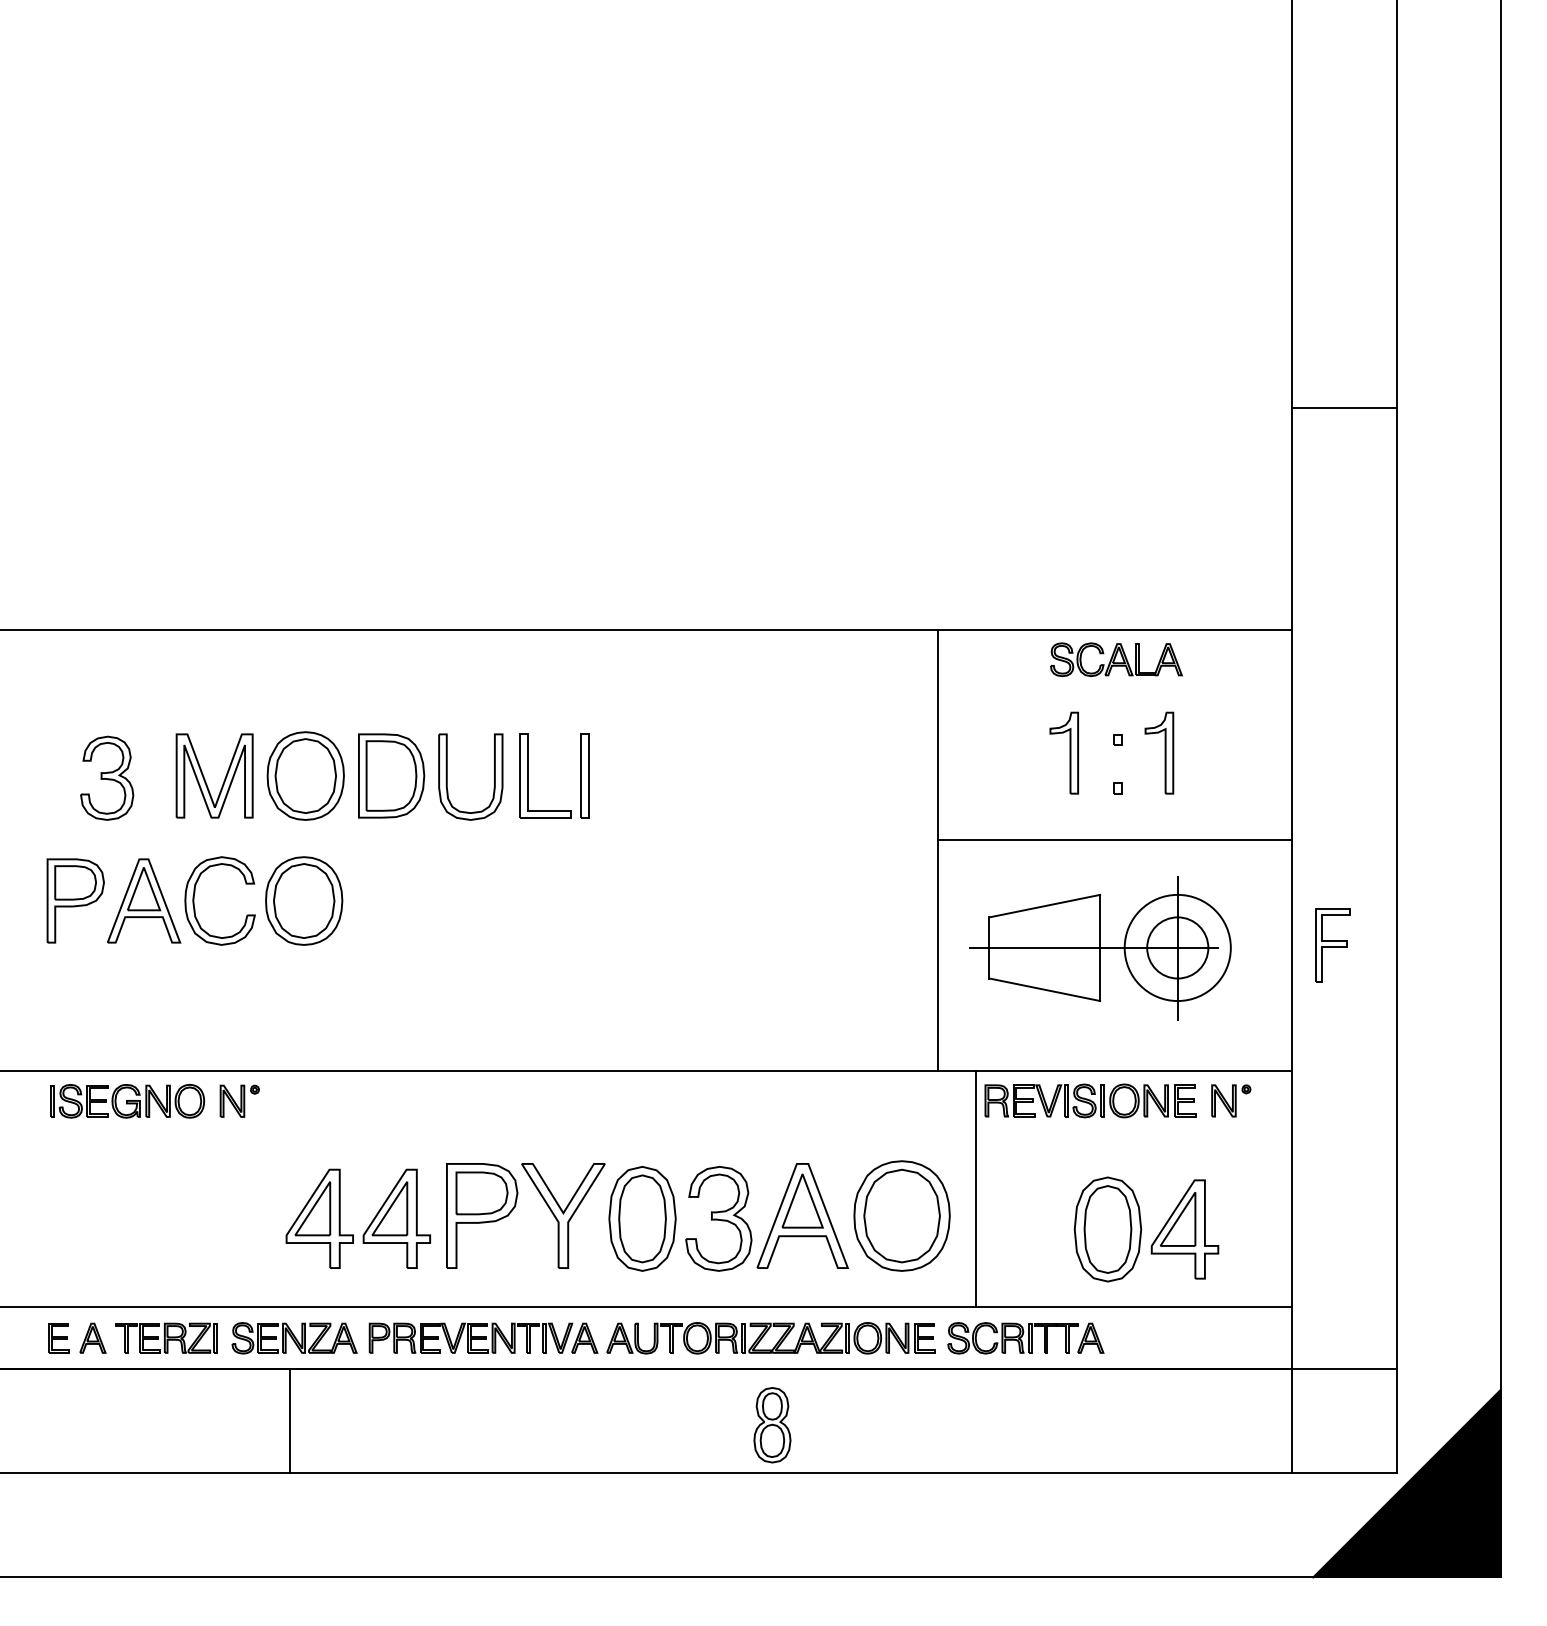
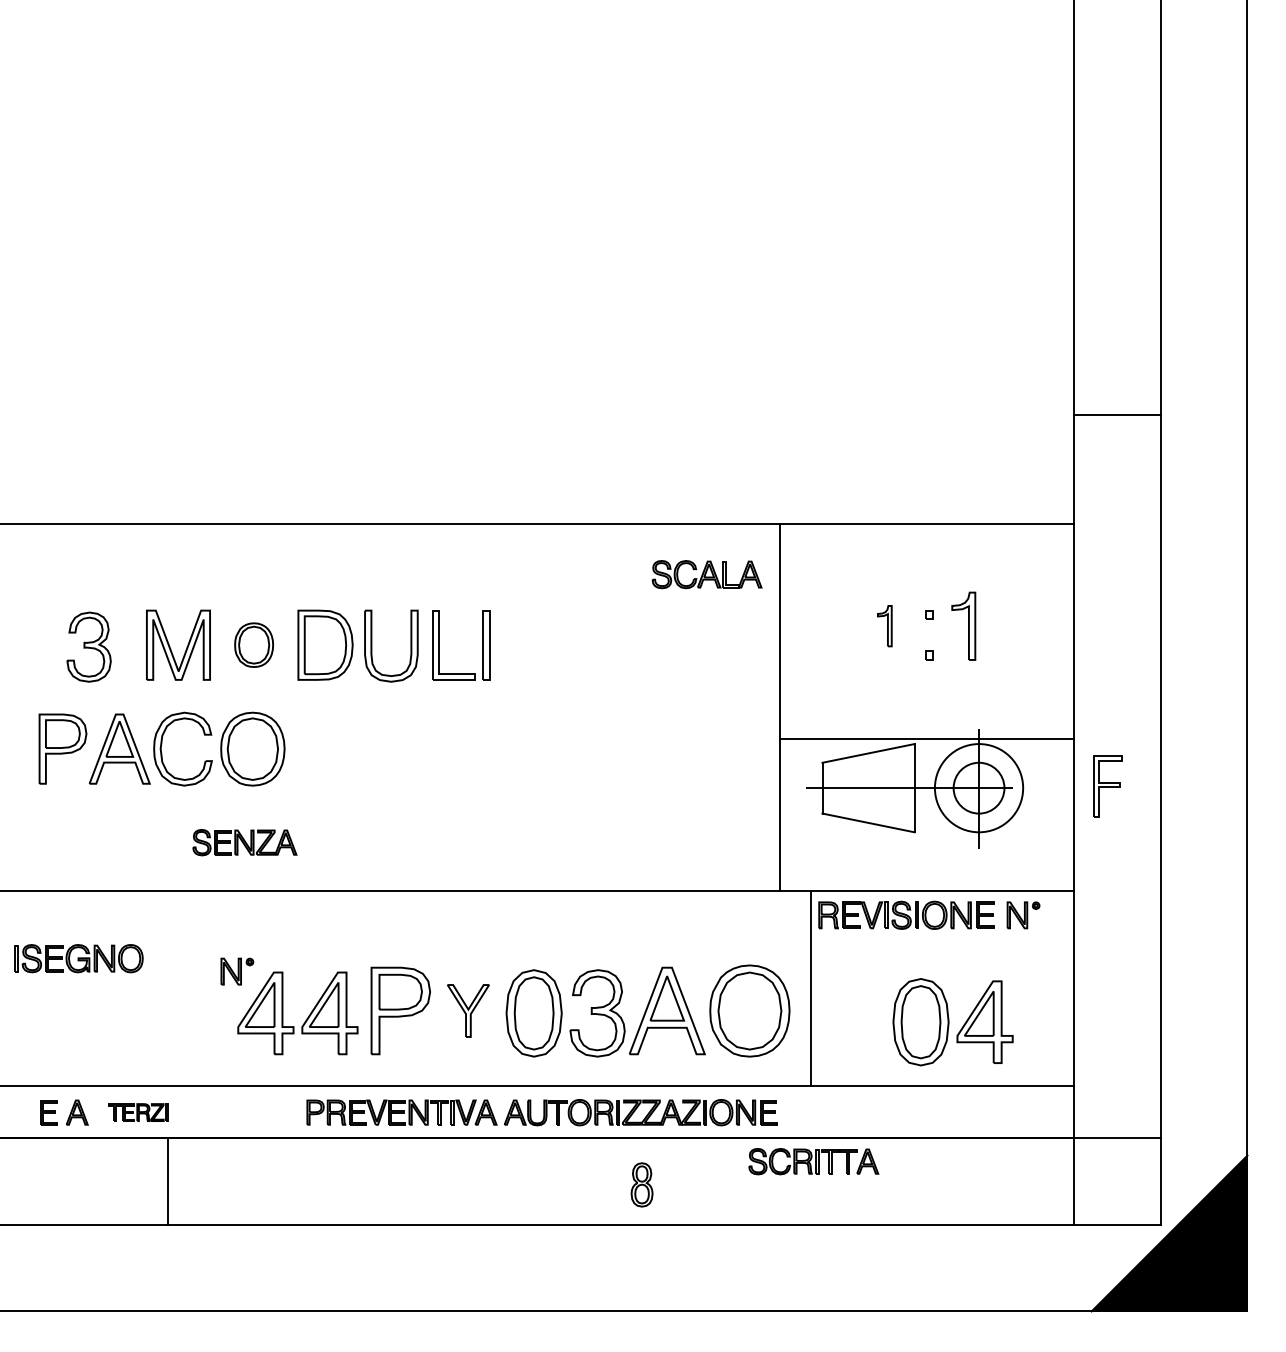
line: (1344, 406) -> (1117, 414), moved
part: (1115, 659) -> (706, 574), moved
part: (1064, 752) -> (884, 625), size x0.6
part: (304, 775) -> (253, 644), size x0.6
line: (1114, 840) -> (926, 738), moved
part: (126, 1101) -> (78, 958), moved
part: (239, 1101) -> (237, 971), moved
part: (563, 1215) -> (468, 1010), size x0.6
part: (165, 1338) -> (137, 1112), size x0.7
part: (294, 1338) -> (244, 842), moved
part: (1025, 1338) -> (813, 1161), moved
line: (290, 1421) -> (168, 1181), moved
part: (771, 1424) -> (641, 1184), size x0.7

